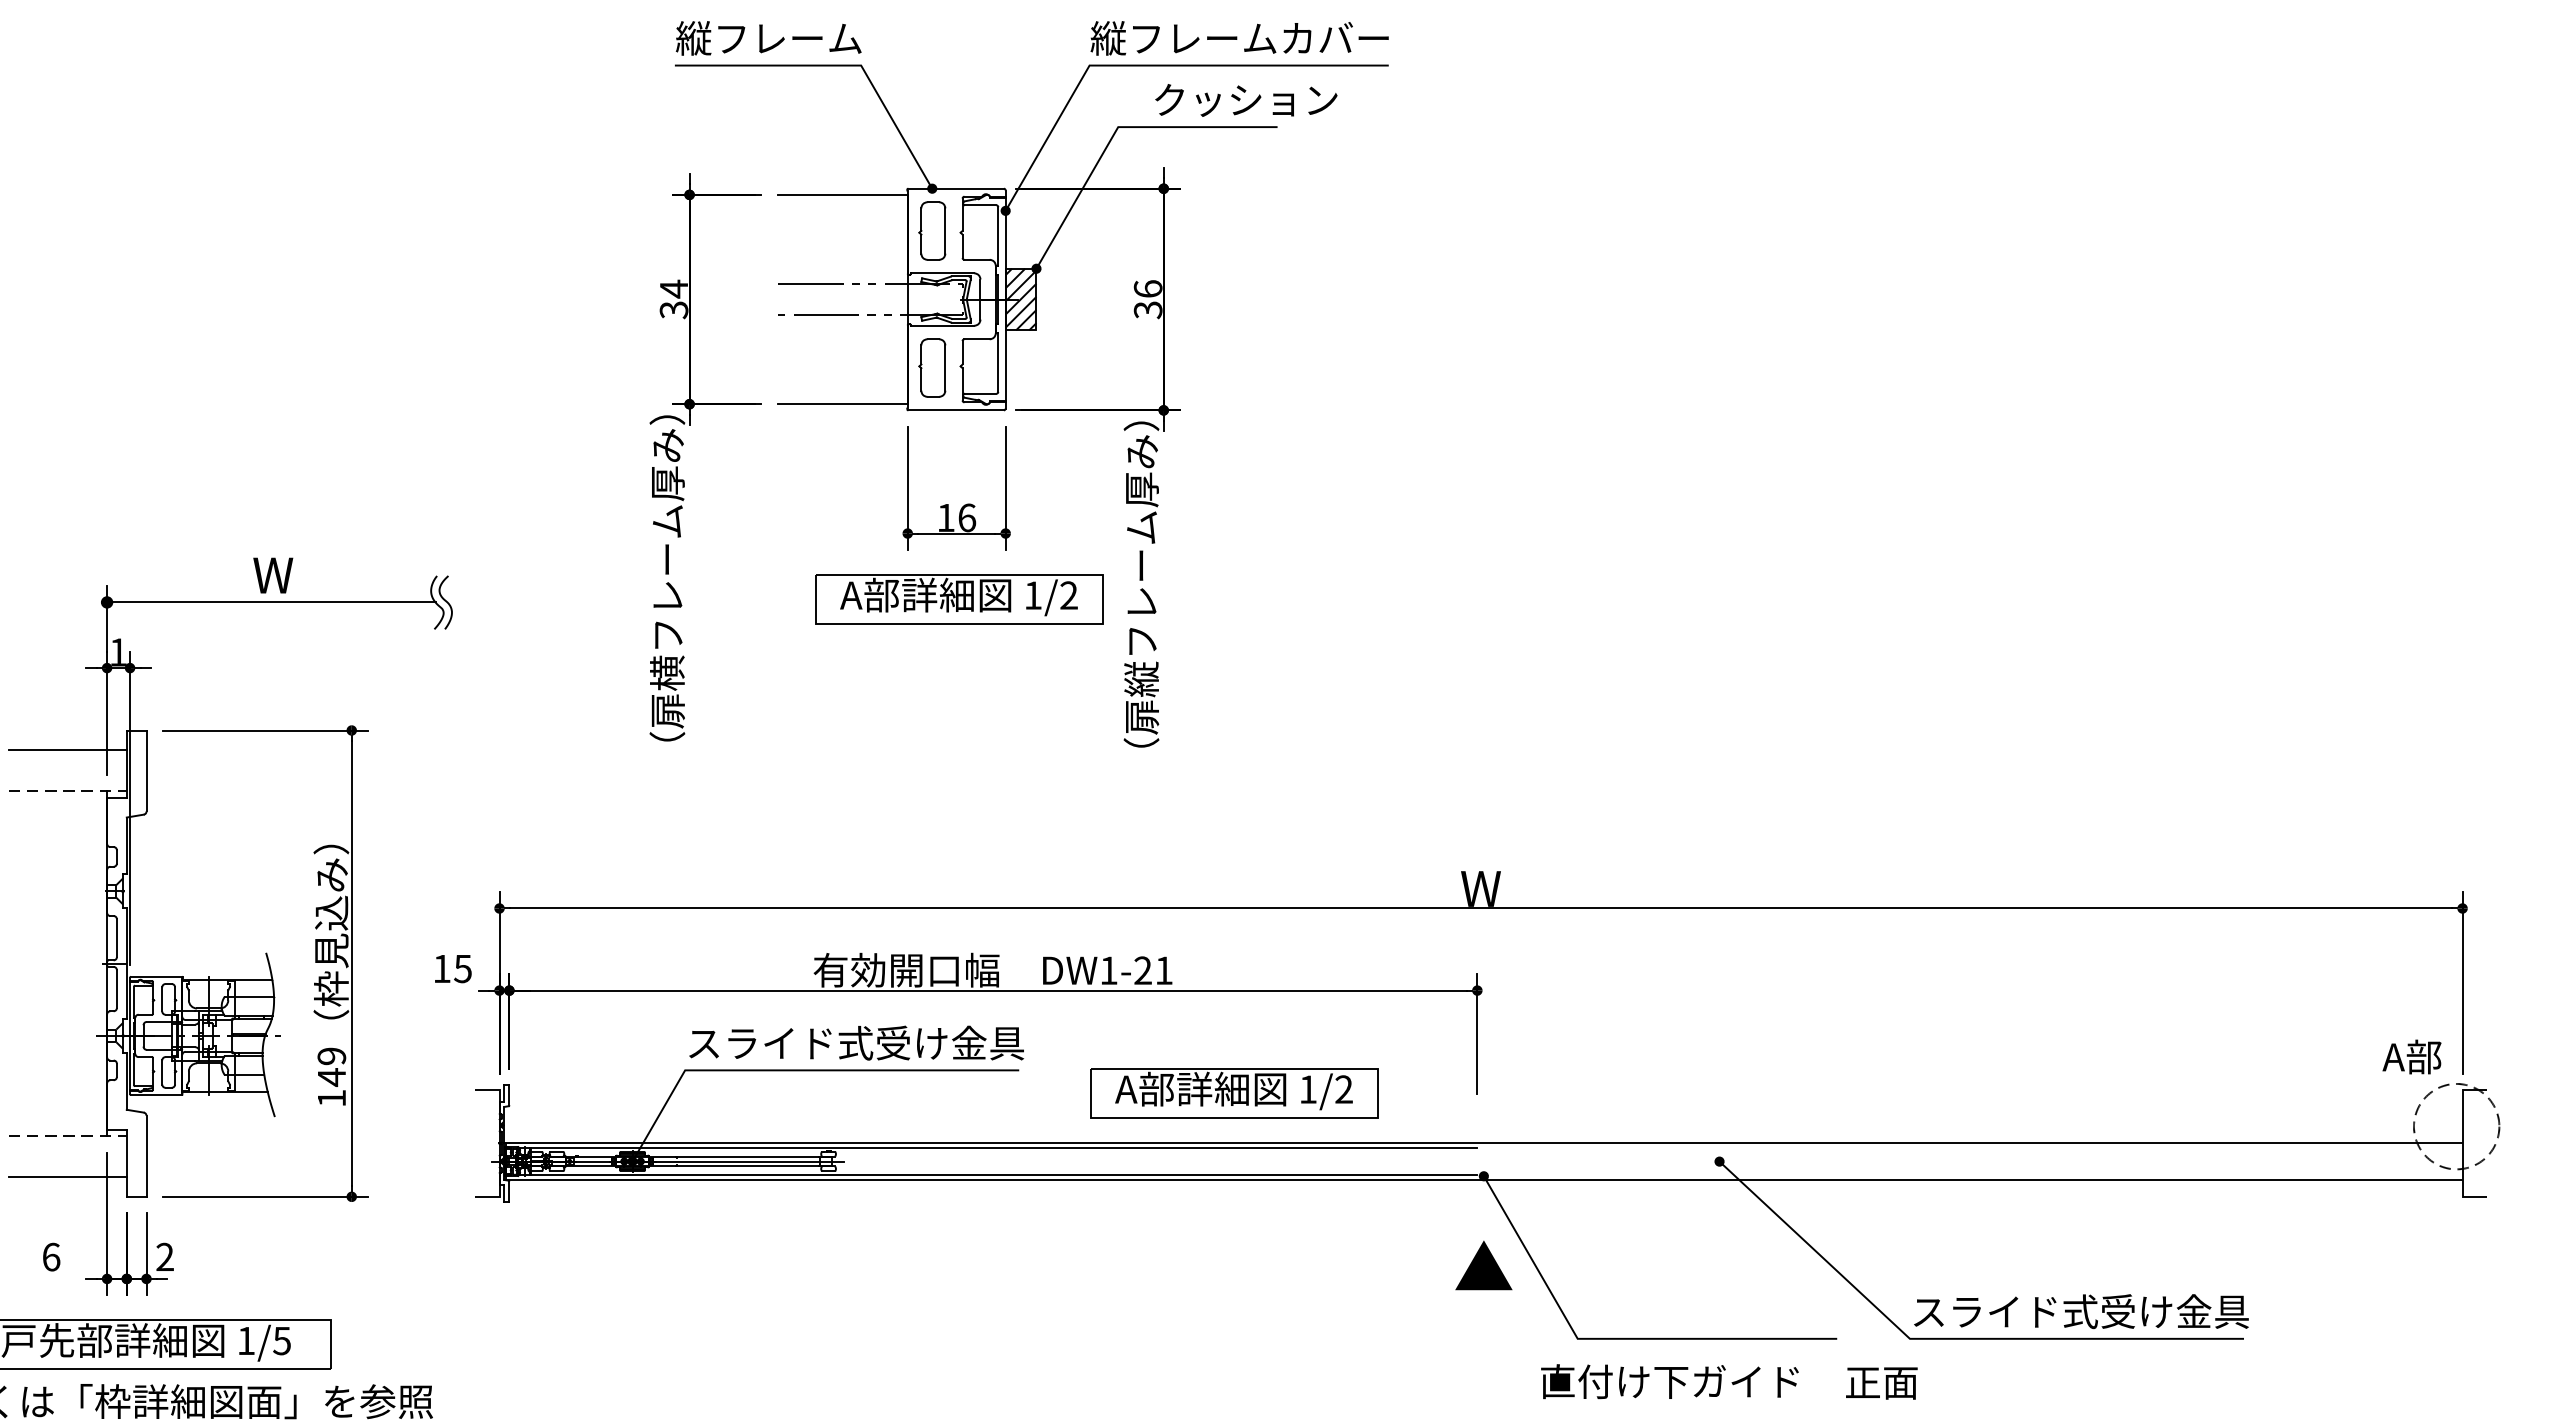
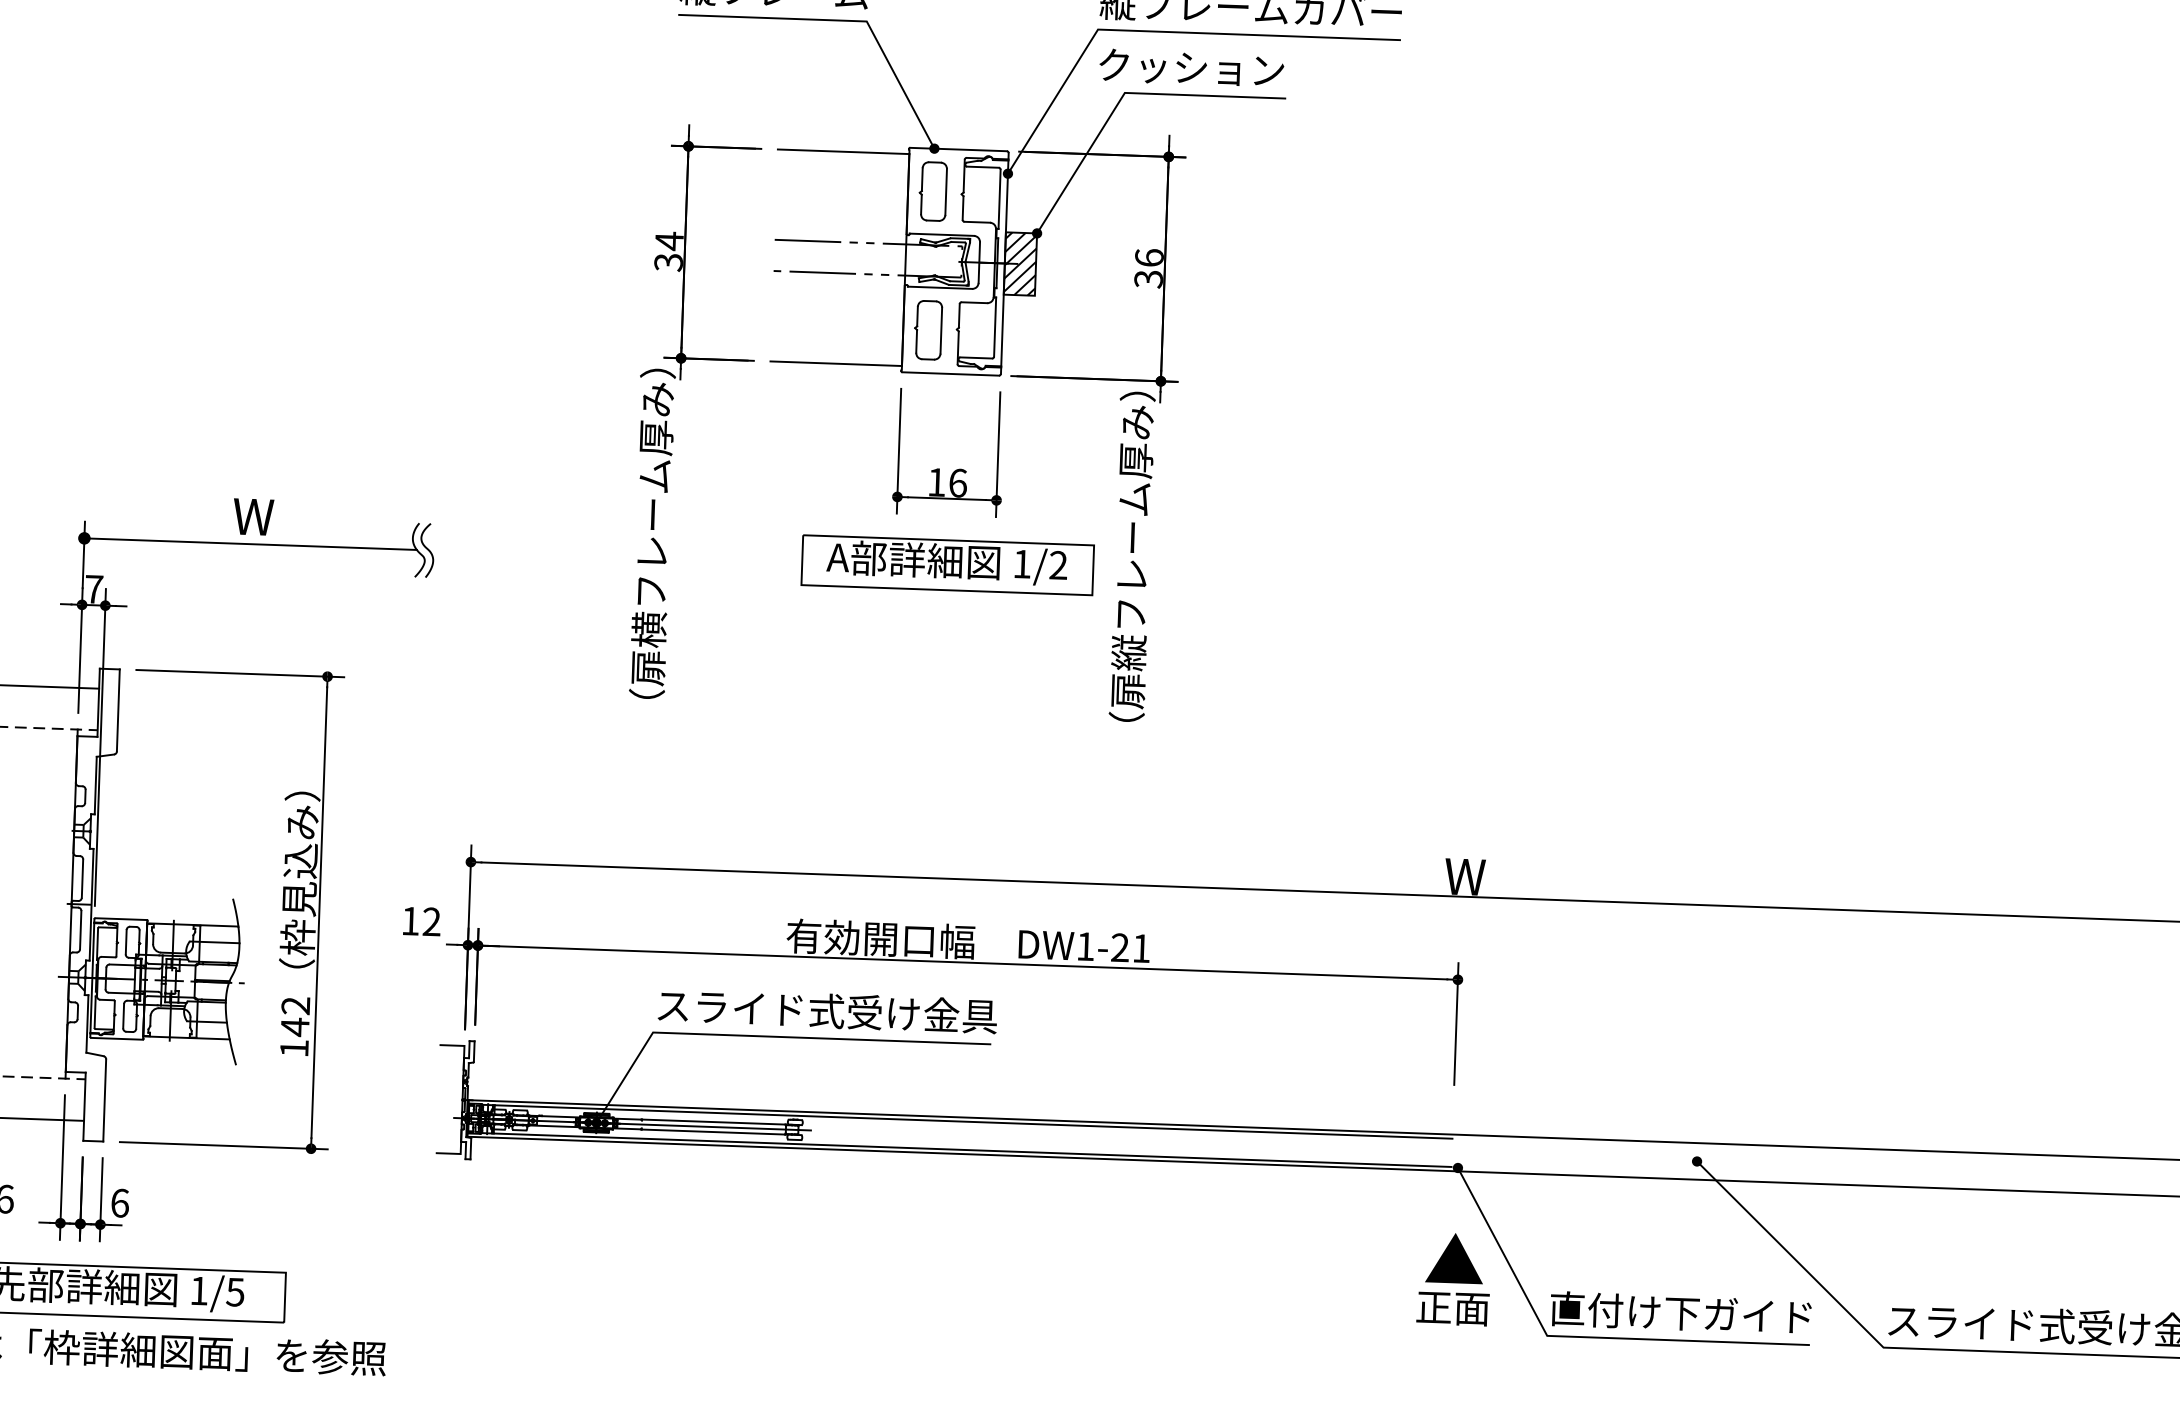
text: (1246, 100) -> (1191, 68), moved
text: (118, 652) -> (94, 589), 1 -> 7
text: (462, 968) -> (431, 921), 15 -> 12
text: (332, 1056) -> (296, 1006), 149 -> 142
part: (1234, 1093) -> (1208, 1075), removed
text: (165, 1256) -> (120, 1202), 2 -> 6
text: (1669, 1381) -> (1680, 1312), moved
text: (1881, 1383) -> (1452, 1308), moved

